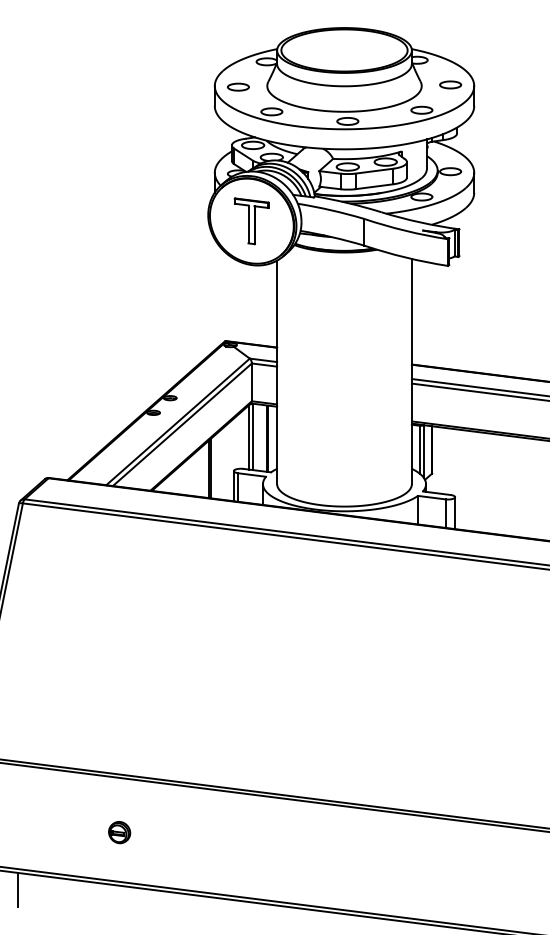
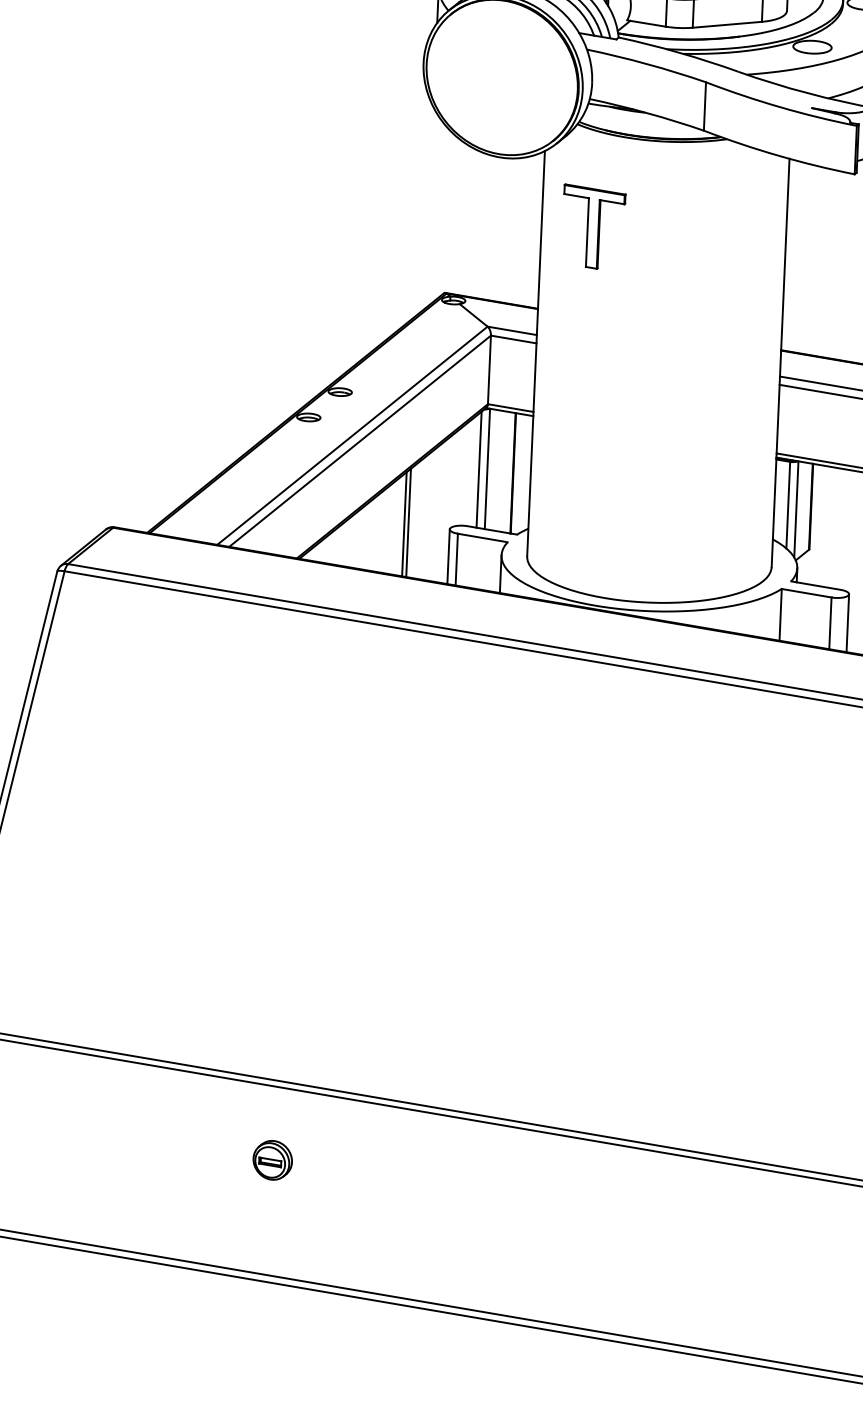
part: (251, 221) -> (593, 227), moved
part: (119, 832) -> (272, 1160), moved
line: (18, 889) -> (26, 1271), removed

